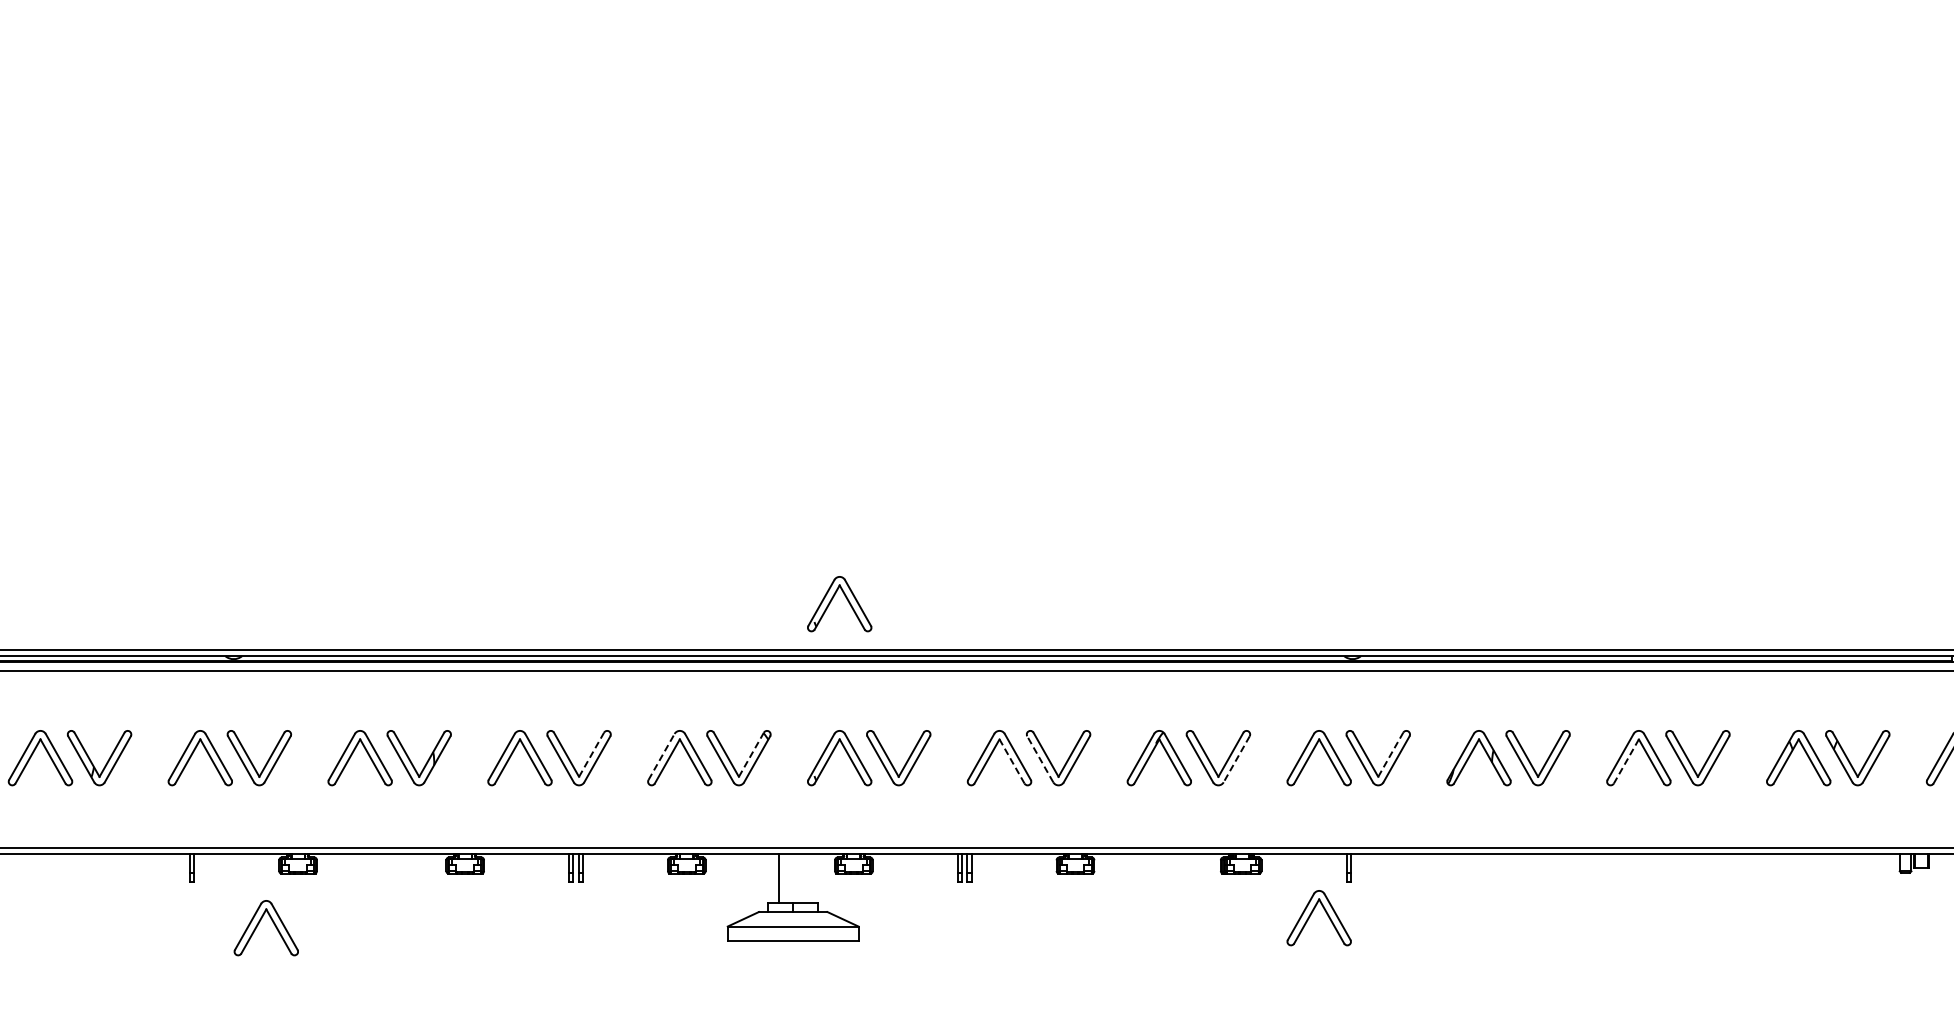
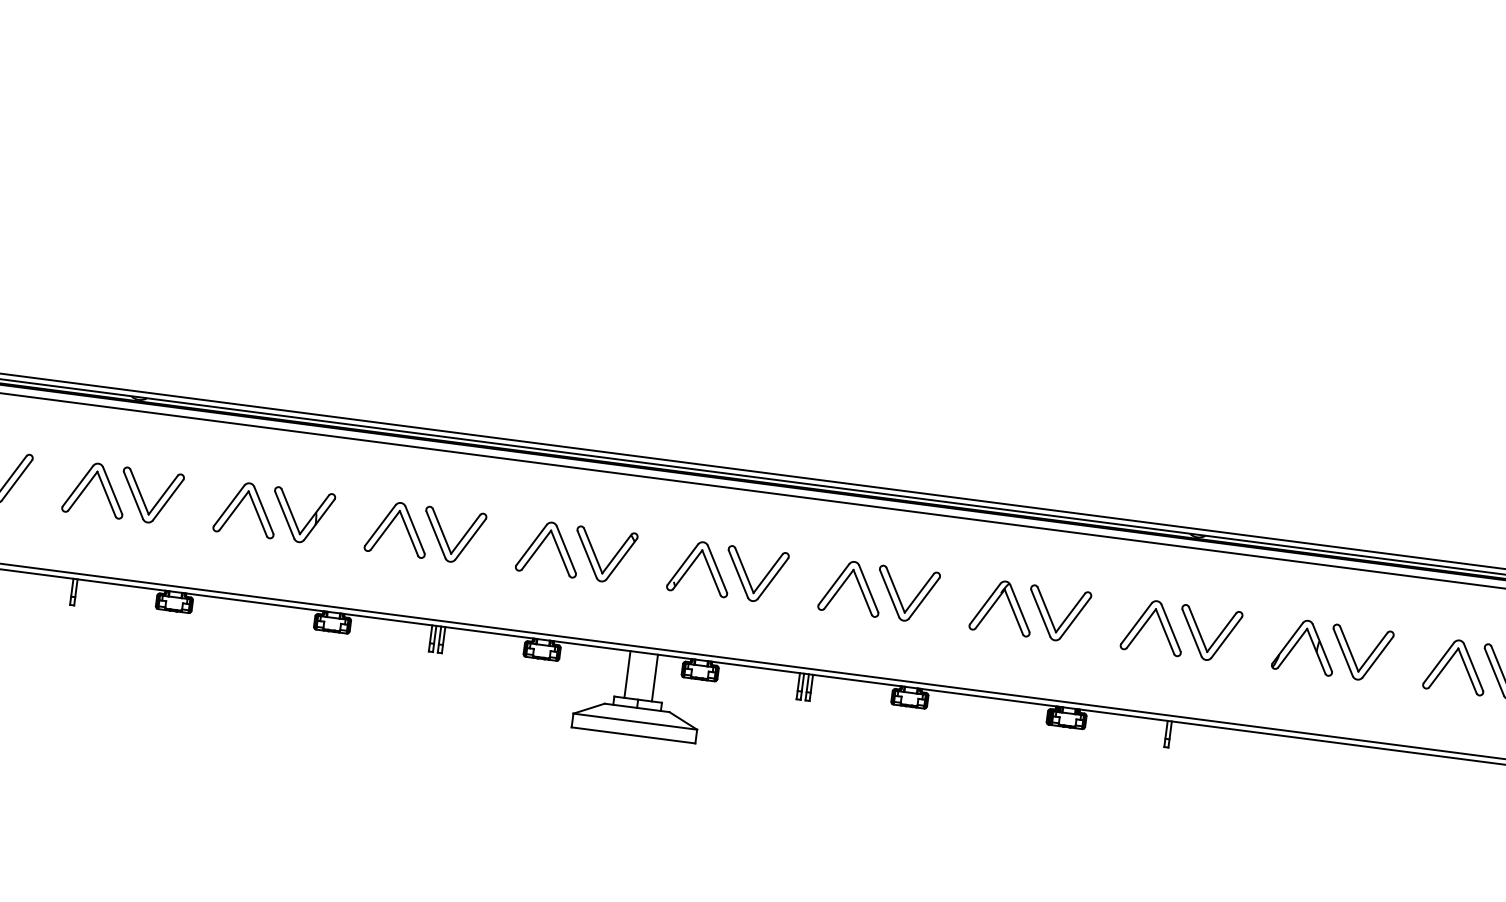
part: (832, 600) -> (712, 418), removed
line: (591, 754) -> (465, 534), dashed -> solid
line: (751, 754) -> (617, 553), dashed -> solid
line: (1390, 754) -> (1221, 632), dashed -> solid
line: (661, 756) -> (531, 544), dashed -> solid
line: (1040, 758) -> (889, 593), dashed -> solid
line: (1236, 759) -> (1075, 618), dashed -> solid
line: (1011, 761) -> (862, 592), dashed -> solid
line: (1626, 761) -> (1443, 667), dashed -> solid
line: (807, 878) -> (654, 677), added
part: (1311, 915) -> (1127, 774), removed
part: (258, 925) -> (129, 654), removed

